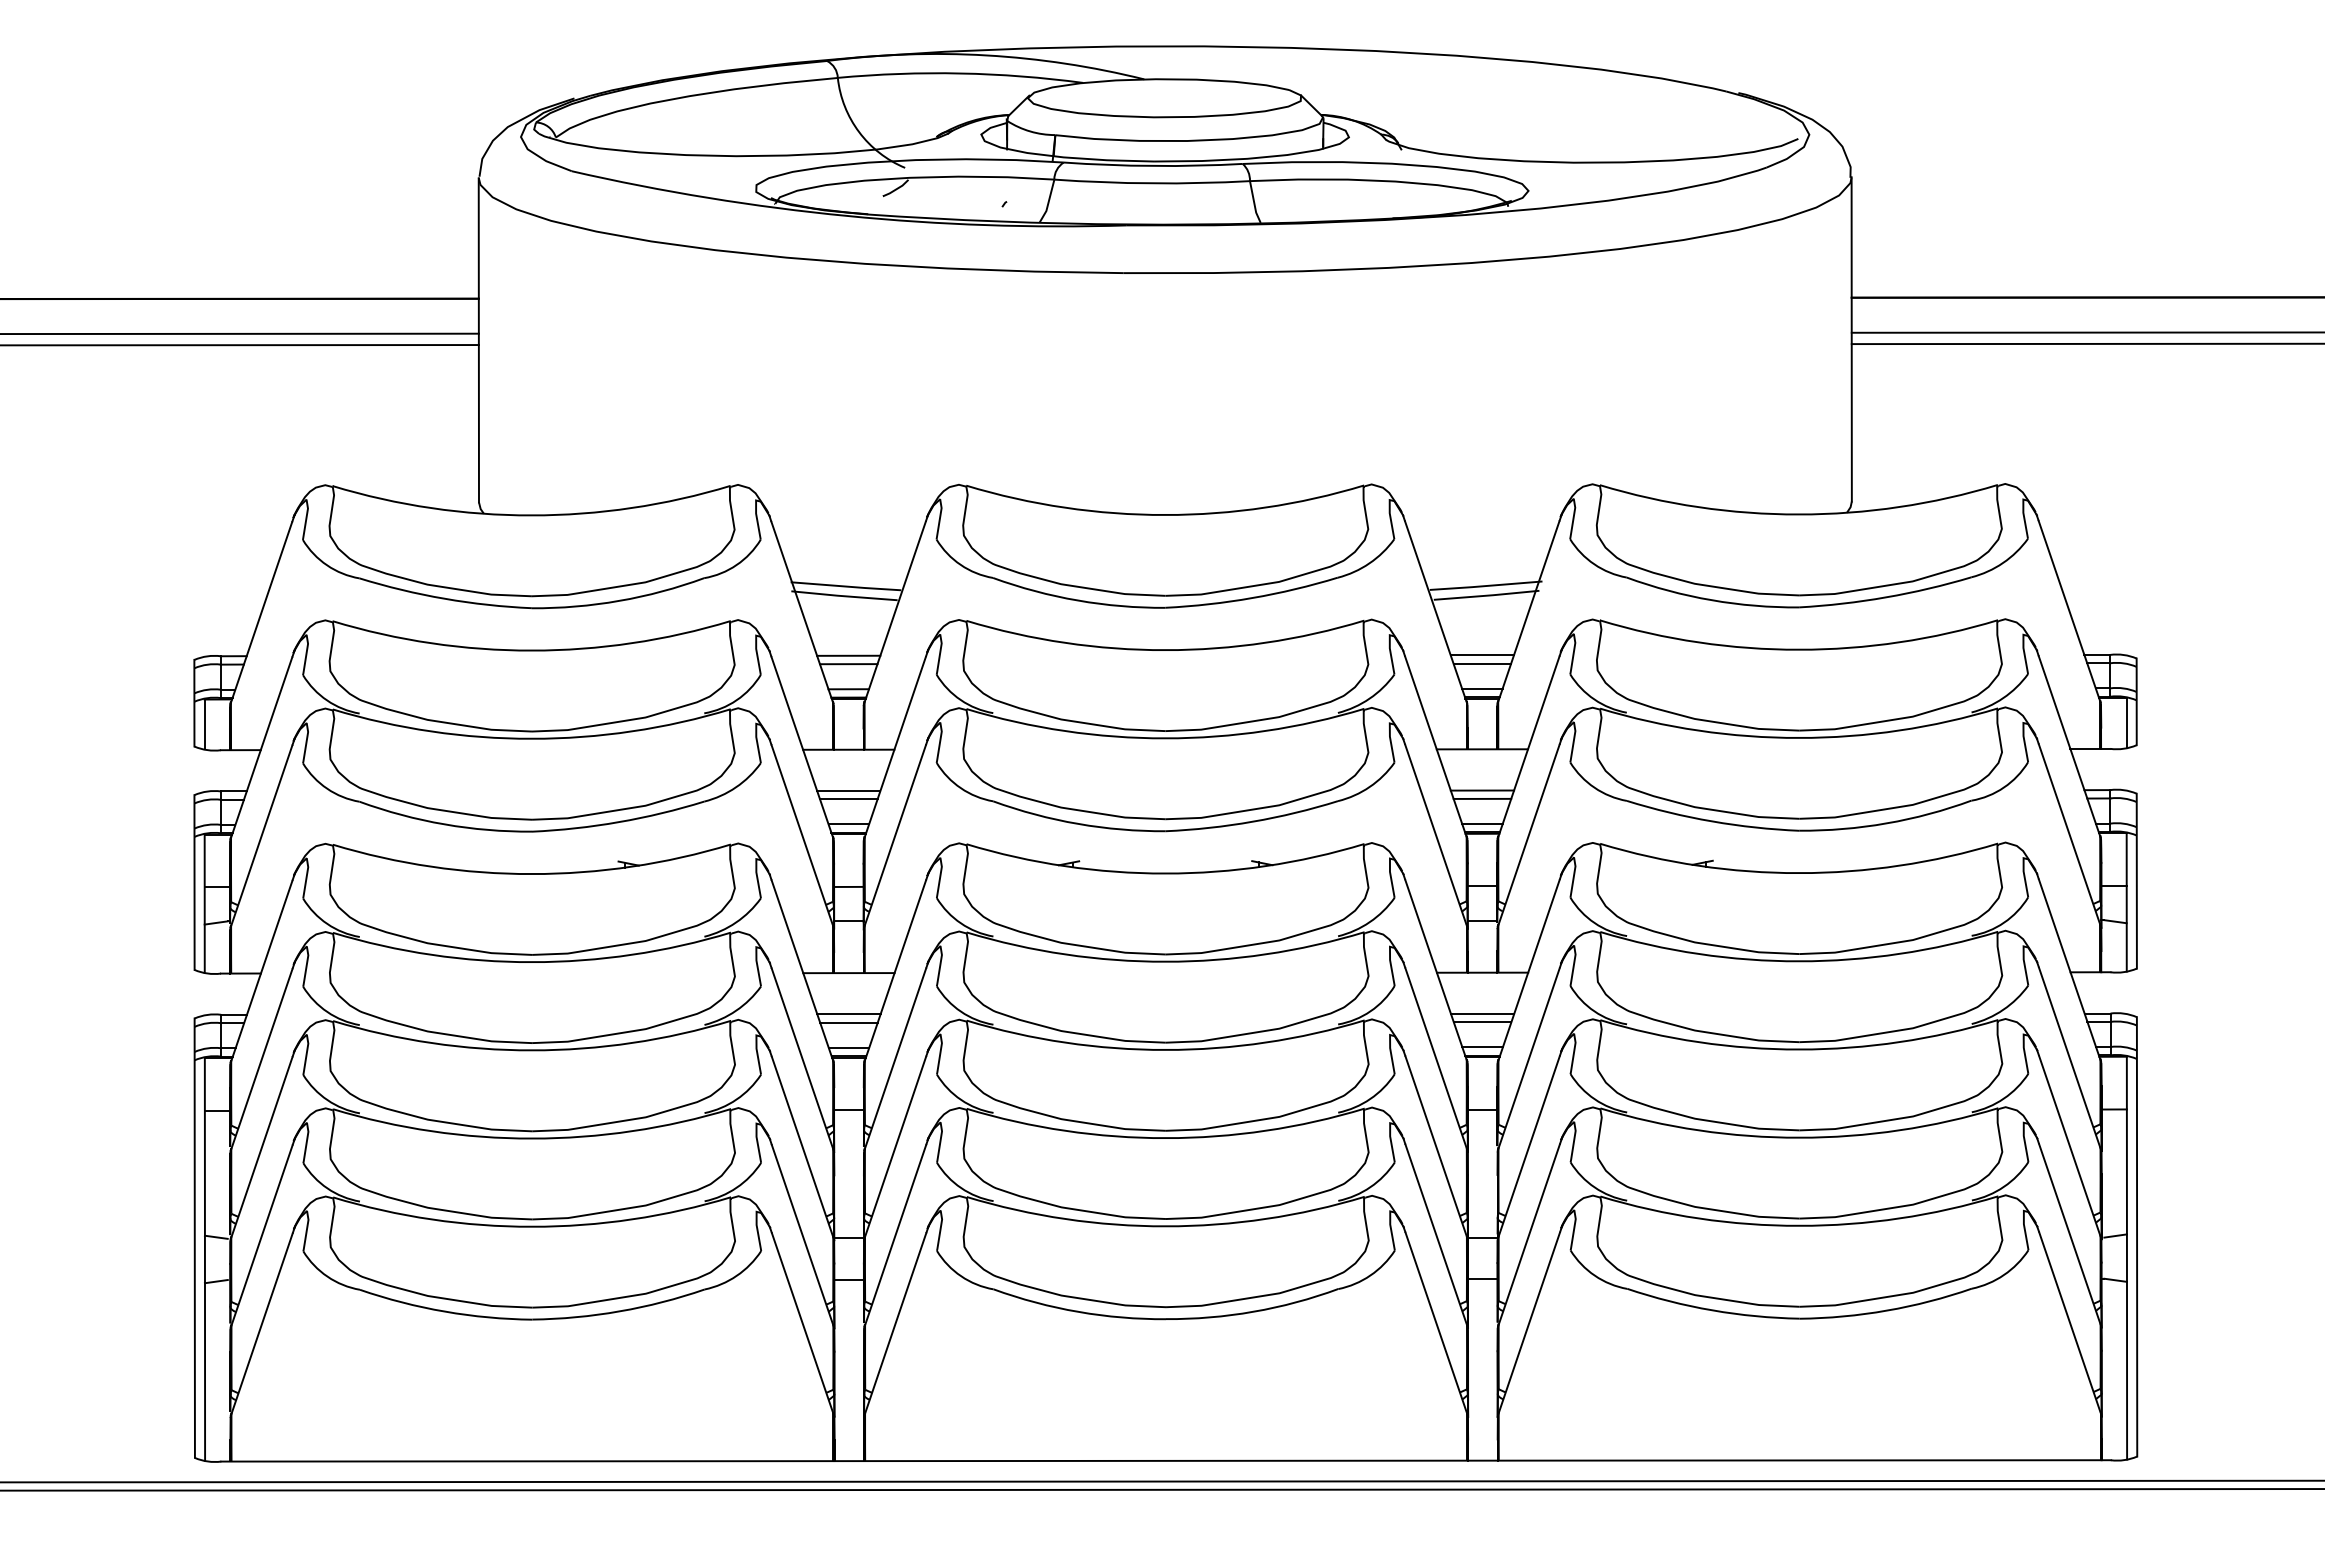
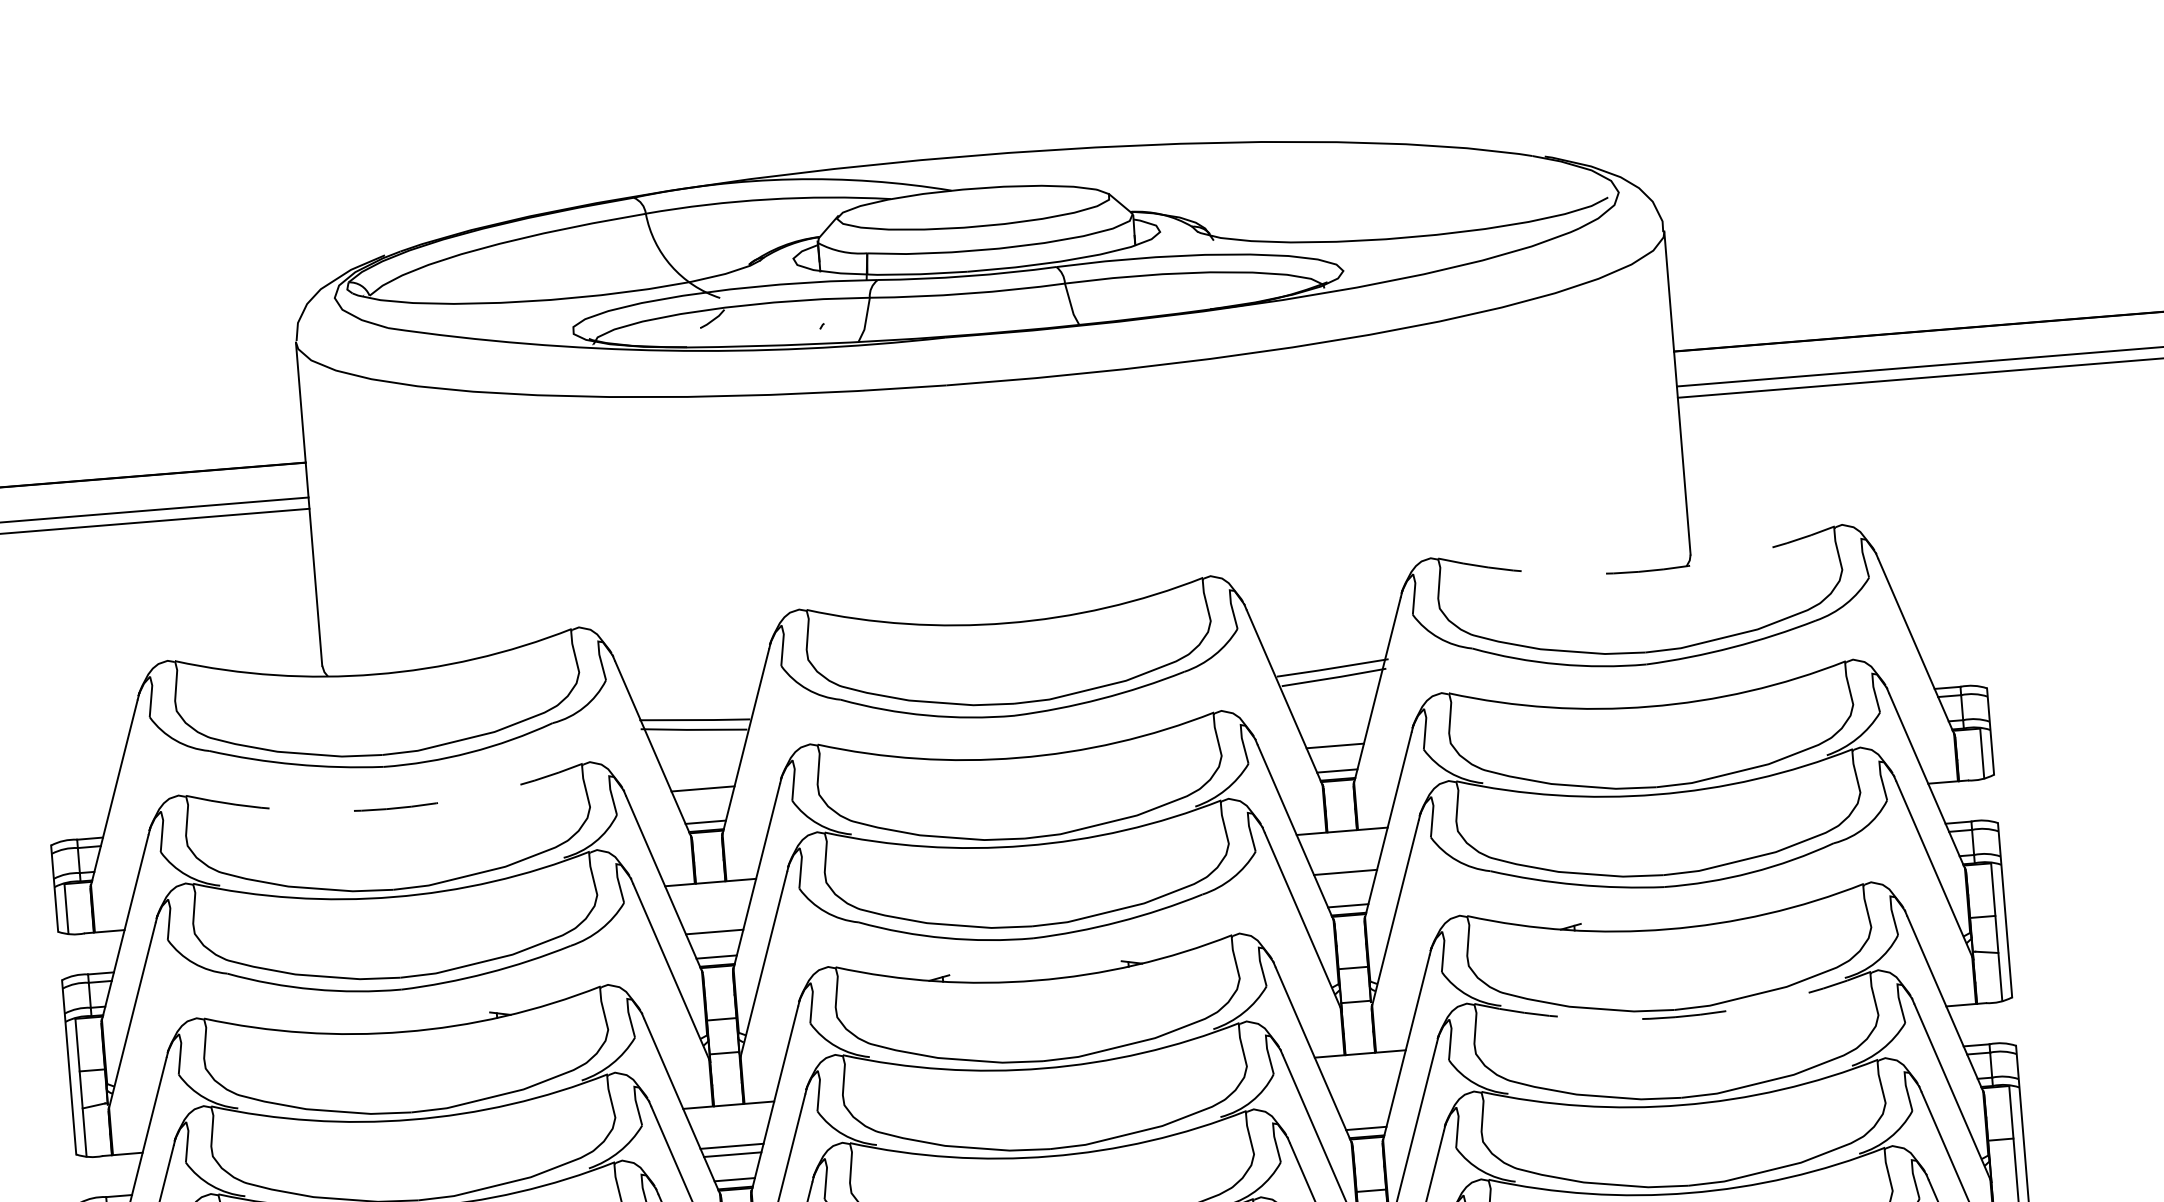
arc: (1798, 514) -> (1638, 571), solid -> dashed
arc: (531, 650) -> (386, 809), solid -> dashed
line: (1482, 655) -> (1334, 737), removed
line: (848, 664) -> (703, 797), removed
line: (848, 791) -> (713, 924), removed
line: (1482, 798) -> (1346, 880), removed
arc: (1799, 961) -> (1675, 1017), solid -> dashed
line: (1482, 1013) -> (1363, 1094), removed
line: (1482, 1022) -> (1364, 1103), removed

